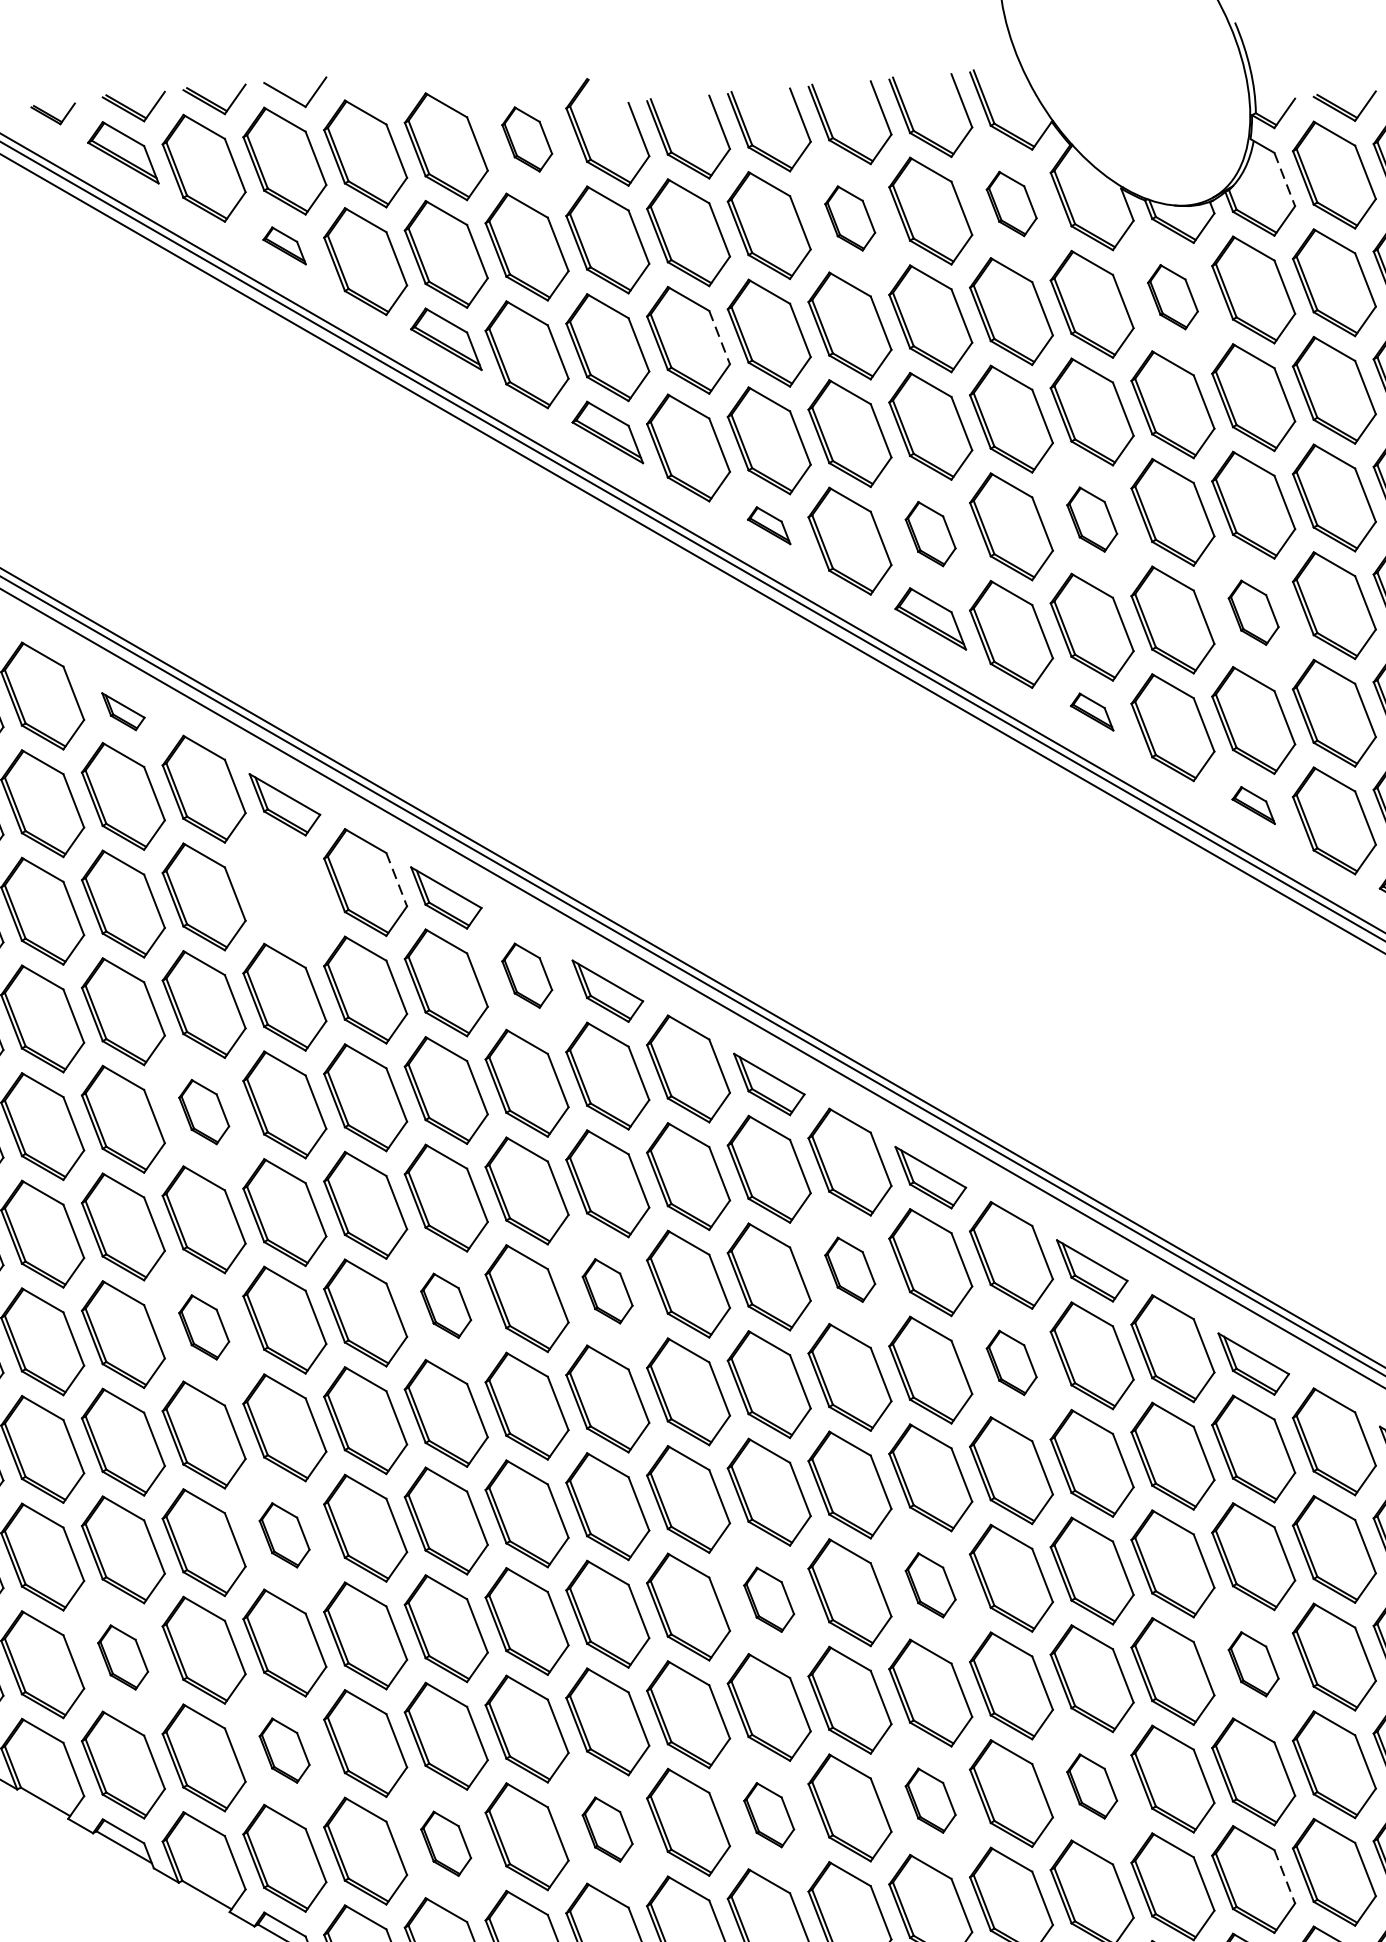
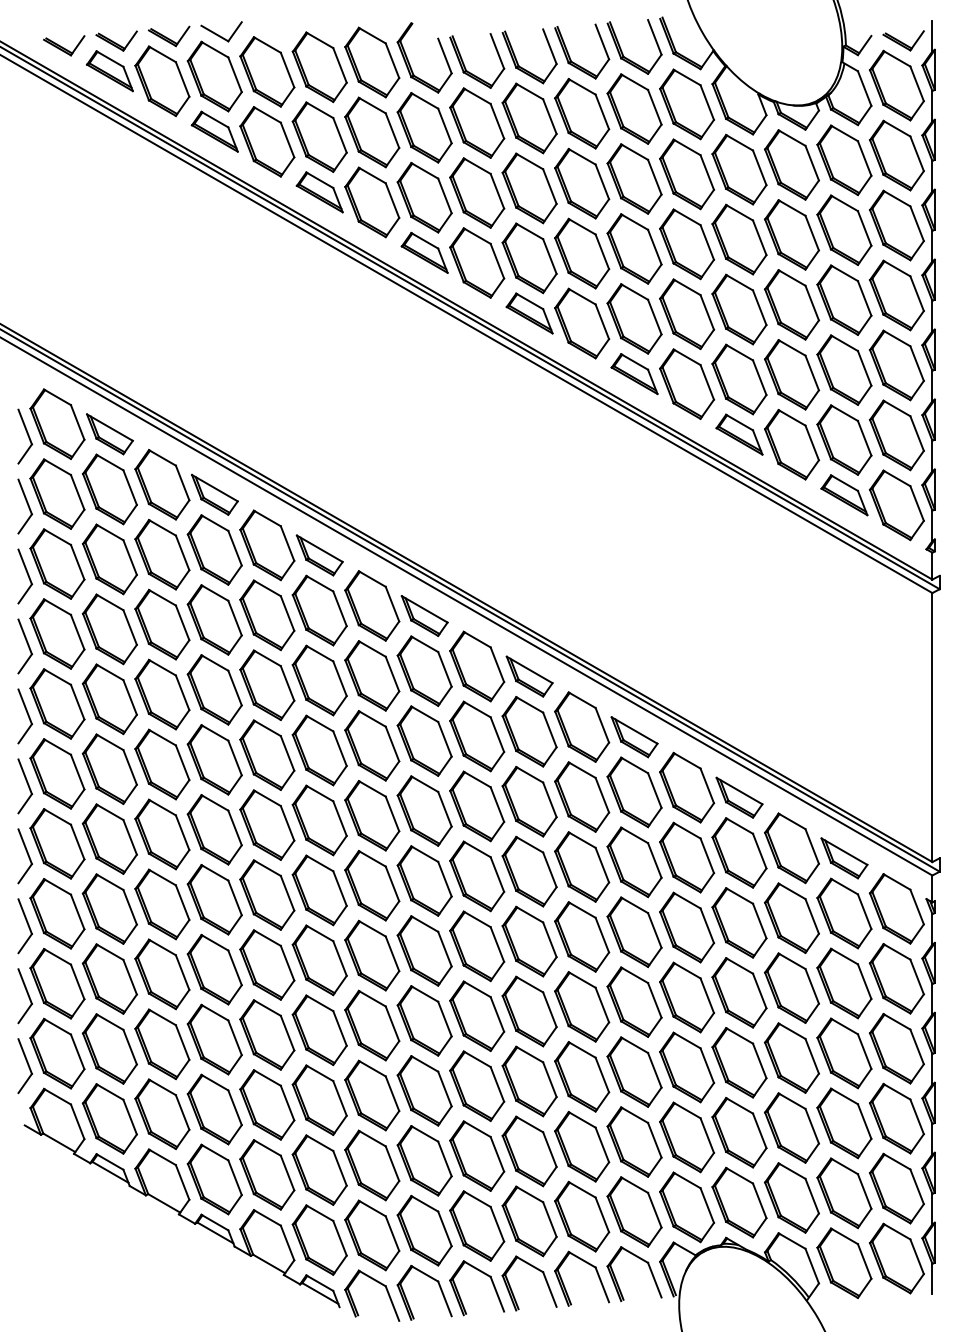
part: (53, 113) -> (64, 45), size x1.43
part: (527, 139) -> (372, 62), size x1.67
line: (1284, 179) -> (864, 88), dashed -> solid
part: (1012, 204) -> (687, 104), size x1.67
part: (850, 217) -> (582, 113), size x1.67
part: (284, 245) -> (214, 131), size x1.67
part: (1172, 296) -> (791, 164), size x1.67
line: (719, 337) -> (497, 191), dashed -> solid
part: (1092, 519) -> (739, 309), size x1.67
part: (769, 525) -> (529, 313), size x1.67
part: (930, 533) -> (634, 318), size x1.67
part: (1253, 611) -> (844, 369), size x1.67
part: (122, 711) -> (109, 434), size x1.67
part: (1092, 711) -> (739, 434), size x1.67
part: (1253, 805) -> (844, 495), size x1.67
line: (396, 879) -> (287, 543), dashed -> solid
part: (284, 888) -> (214, 549), added
part: (527, 975) -> (372, 605), size x1.67
part: (204, 1111) -> (162, 694), size x1.67
part: (850, 1268) -> (582, 796), size x1.67
part: (607, 1290) -> (424, 810), size x1.67
part: (445, 1305) -> (319, 820), size x1.67
part: (204, 1327) -> (162, 834), size x1.67
part: (1012, 1362) -> (687, 857), size x1.67
part: (284, 1535) -> (214, 969), size x1.67
part: (930, 1584) -> (634, 1001), size x1.67
part: (769, 1599) -> (529, 1011), size x1.67
part: (122, 1656) -> (109, 1048), size x1.67
part: (1253, 1664) -> (844, 1053), size x1.67
part: (284, 1750) -> (214, 1109), size x1.67
part: (1092, 1785) -> (739, 1132), size x1.67
part: (930, 1799) -> (634, 1141), size x1.67
part: (769, 1815) -> (529, 1151), size x1.67
part: (607, 1829) -> (424, 1160), size x1.67
part: (445, 1842) -> (319, 1169), size x1.67
line: (1284, 1876) -> (864, 1191), dashed -> solid

